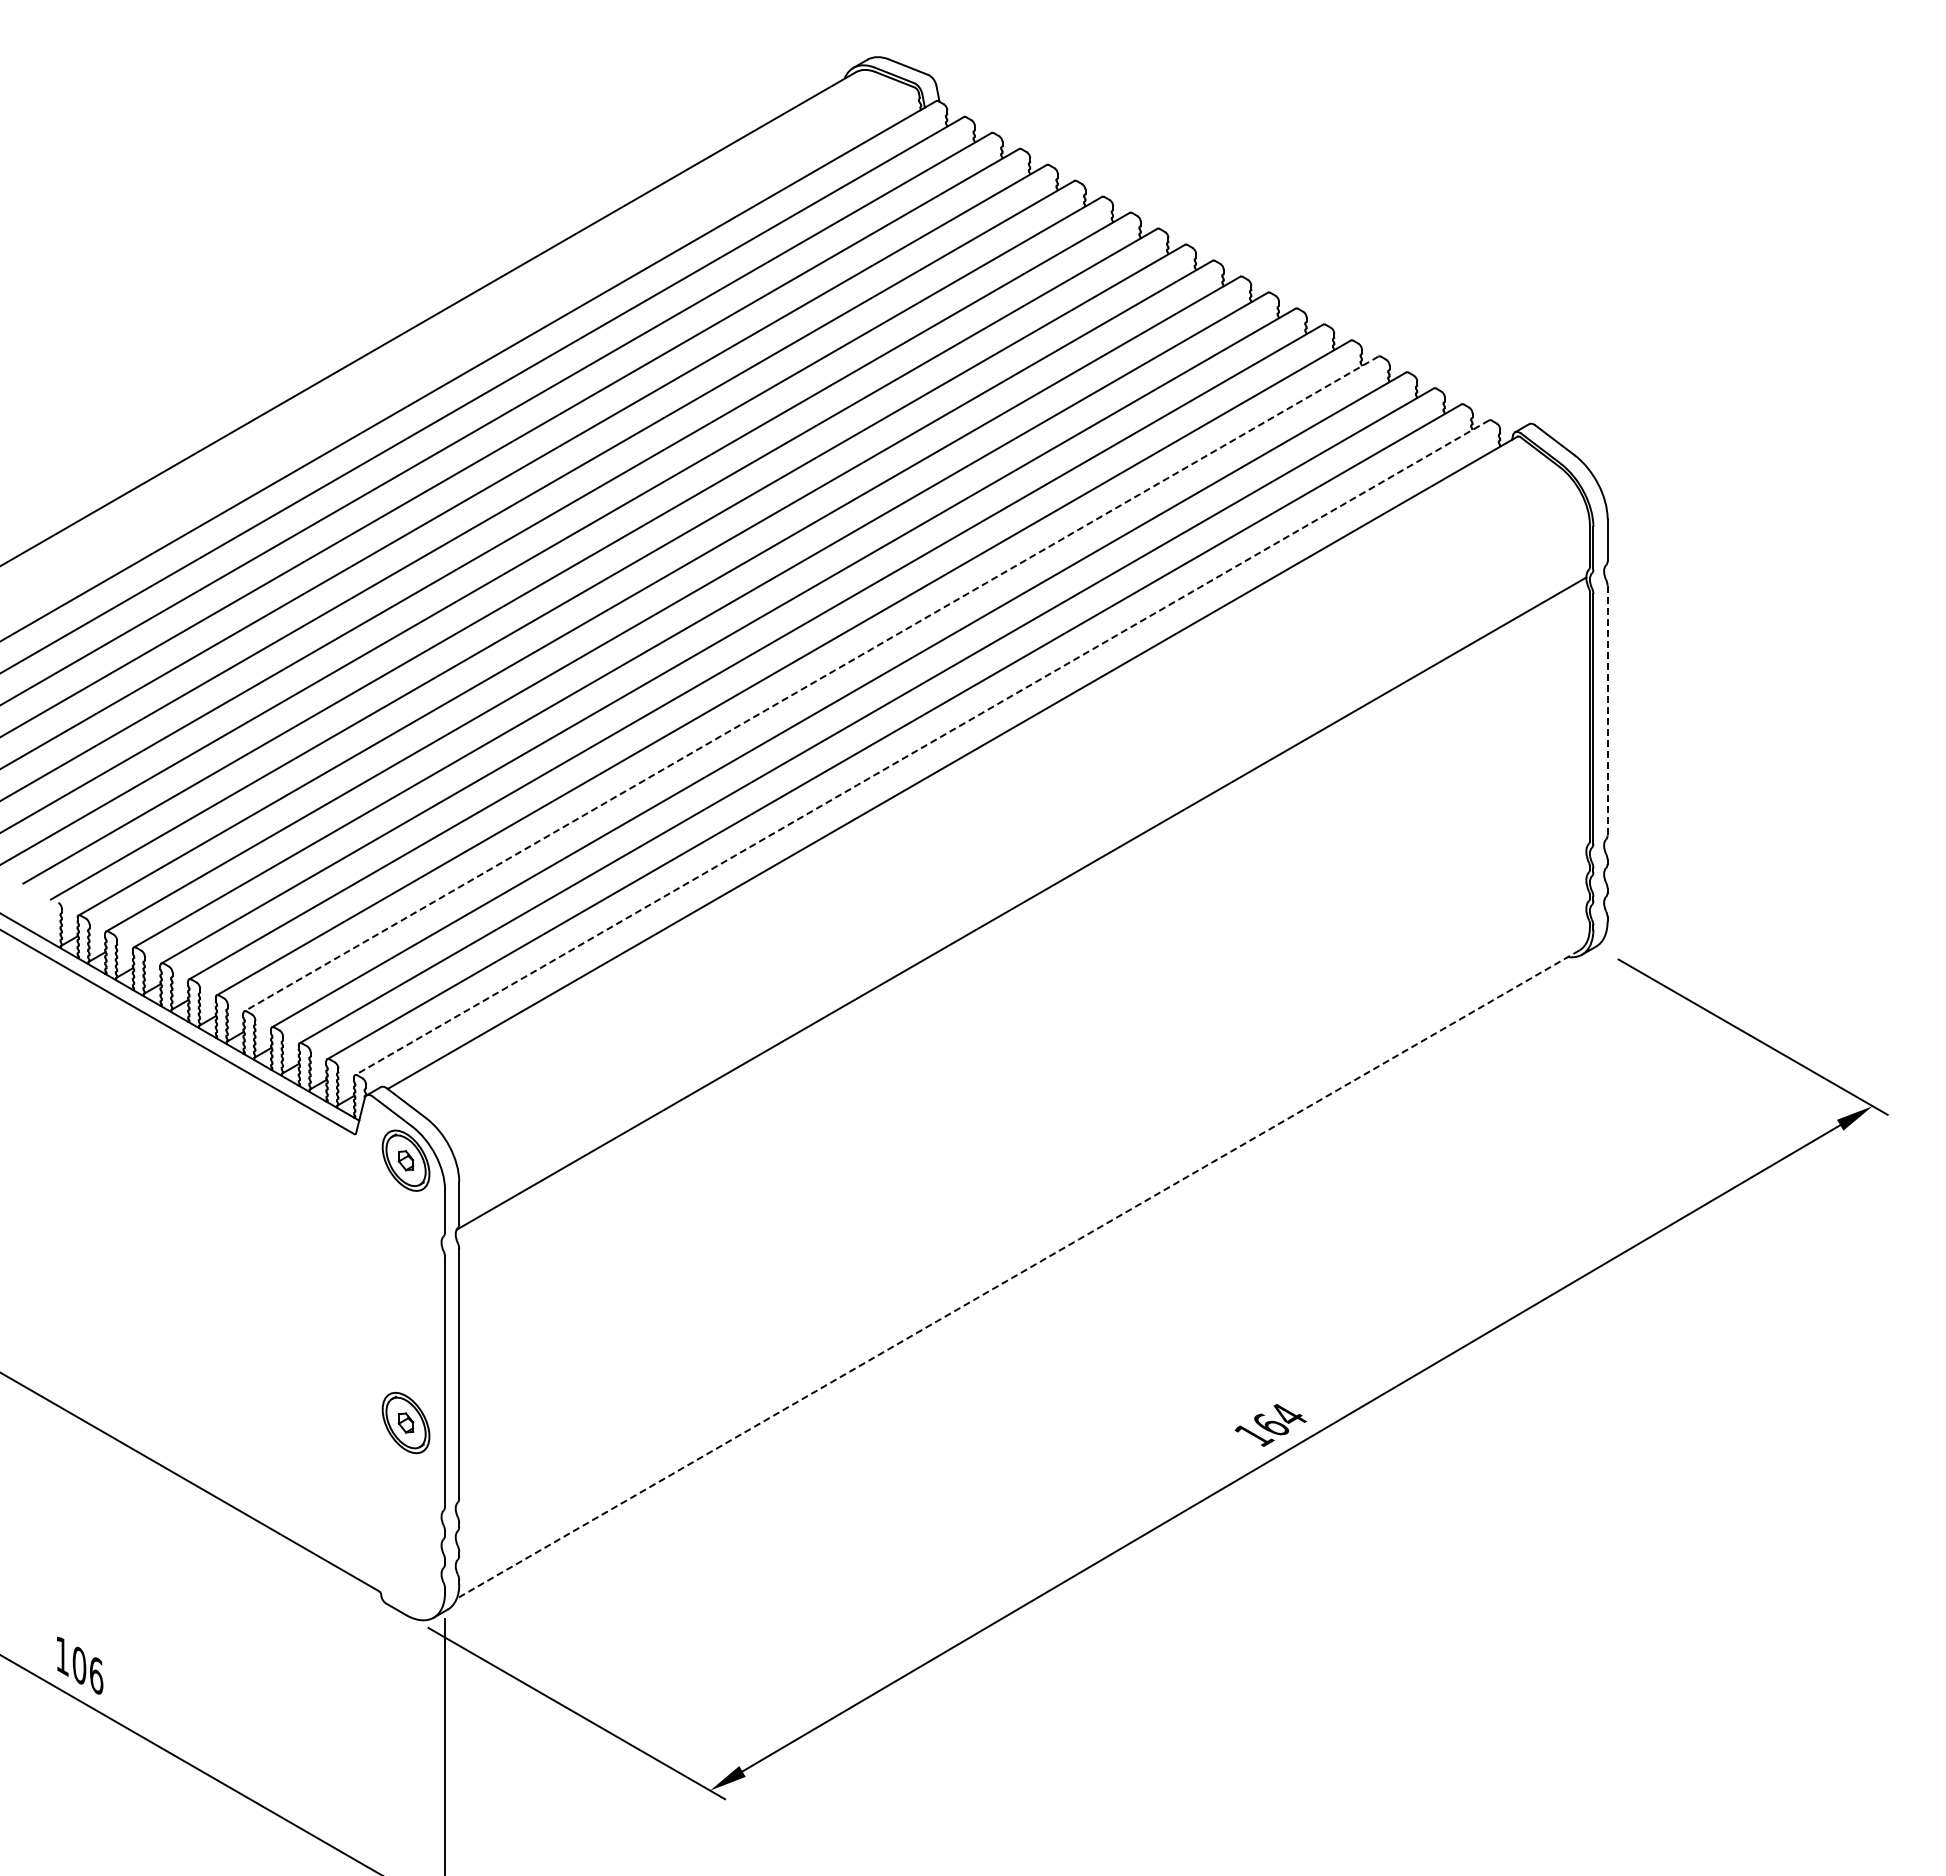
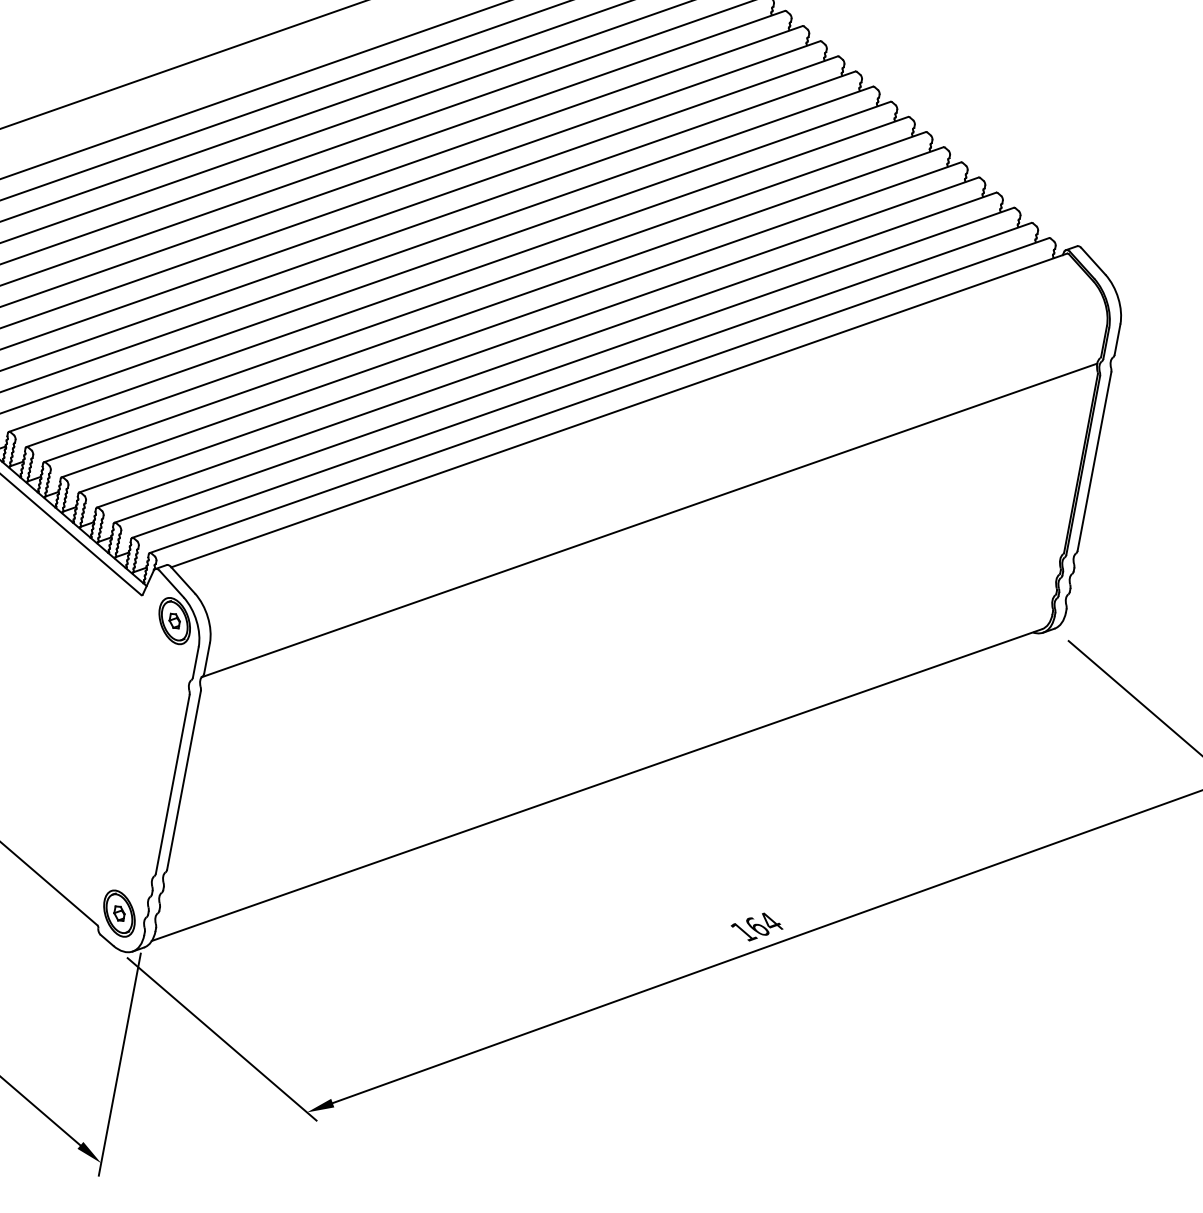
line: (811, 683) -> (529, 334), dashed -> solid
line: (1607, 710) -> (1094, 461), dashed -> solid
line: (922, 747) -> (599, 395), dashed -> solid
line: (1017, 1274) -> (596, 785), dashed -> solid
part: (405, 1422) -> (119, 913), moved

